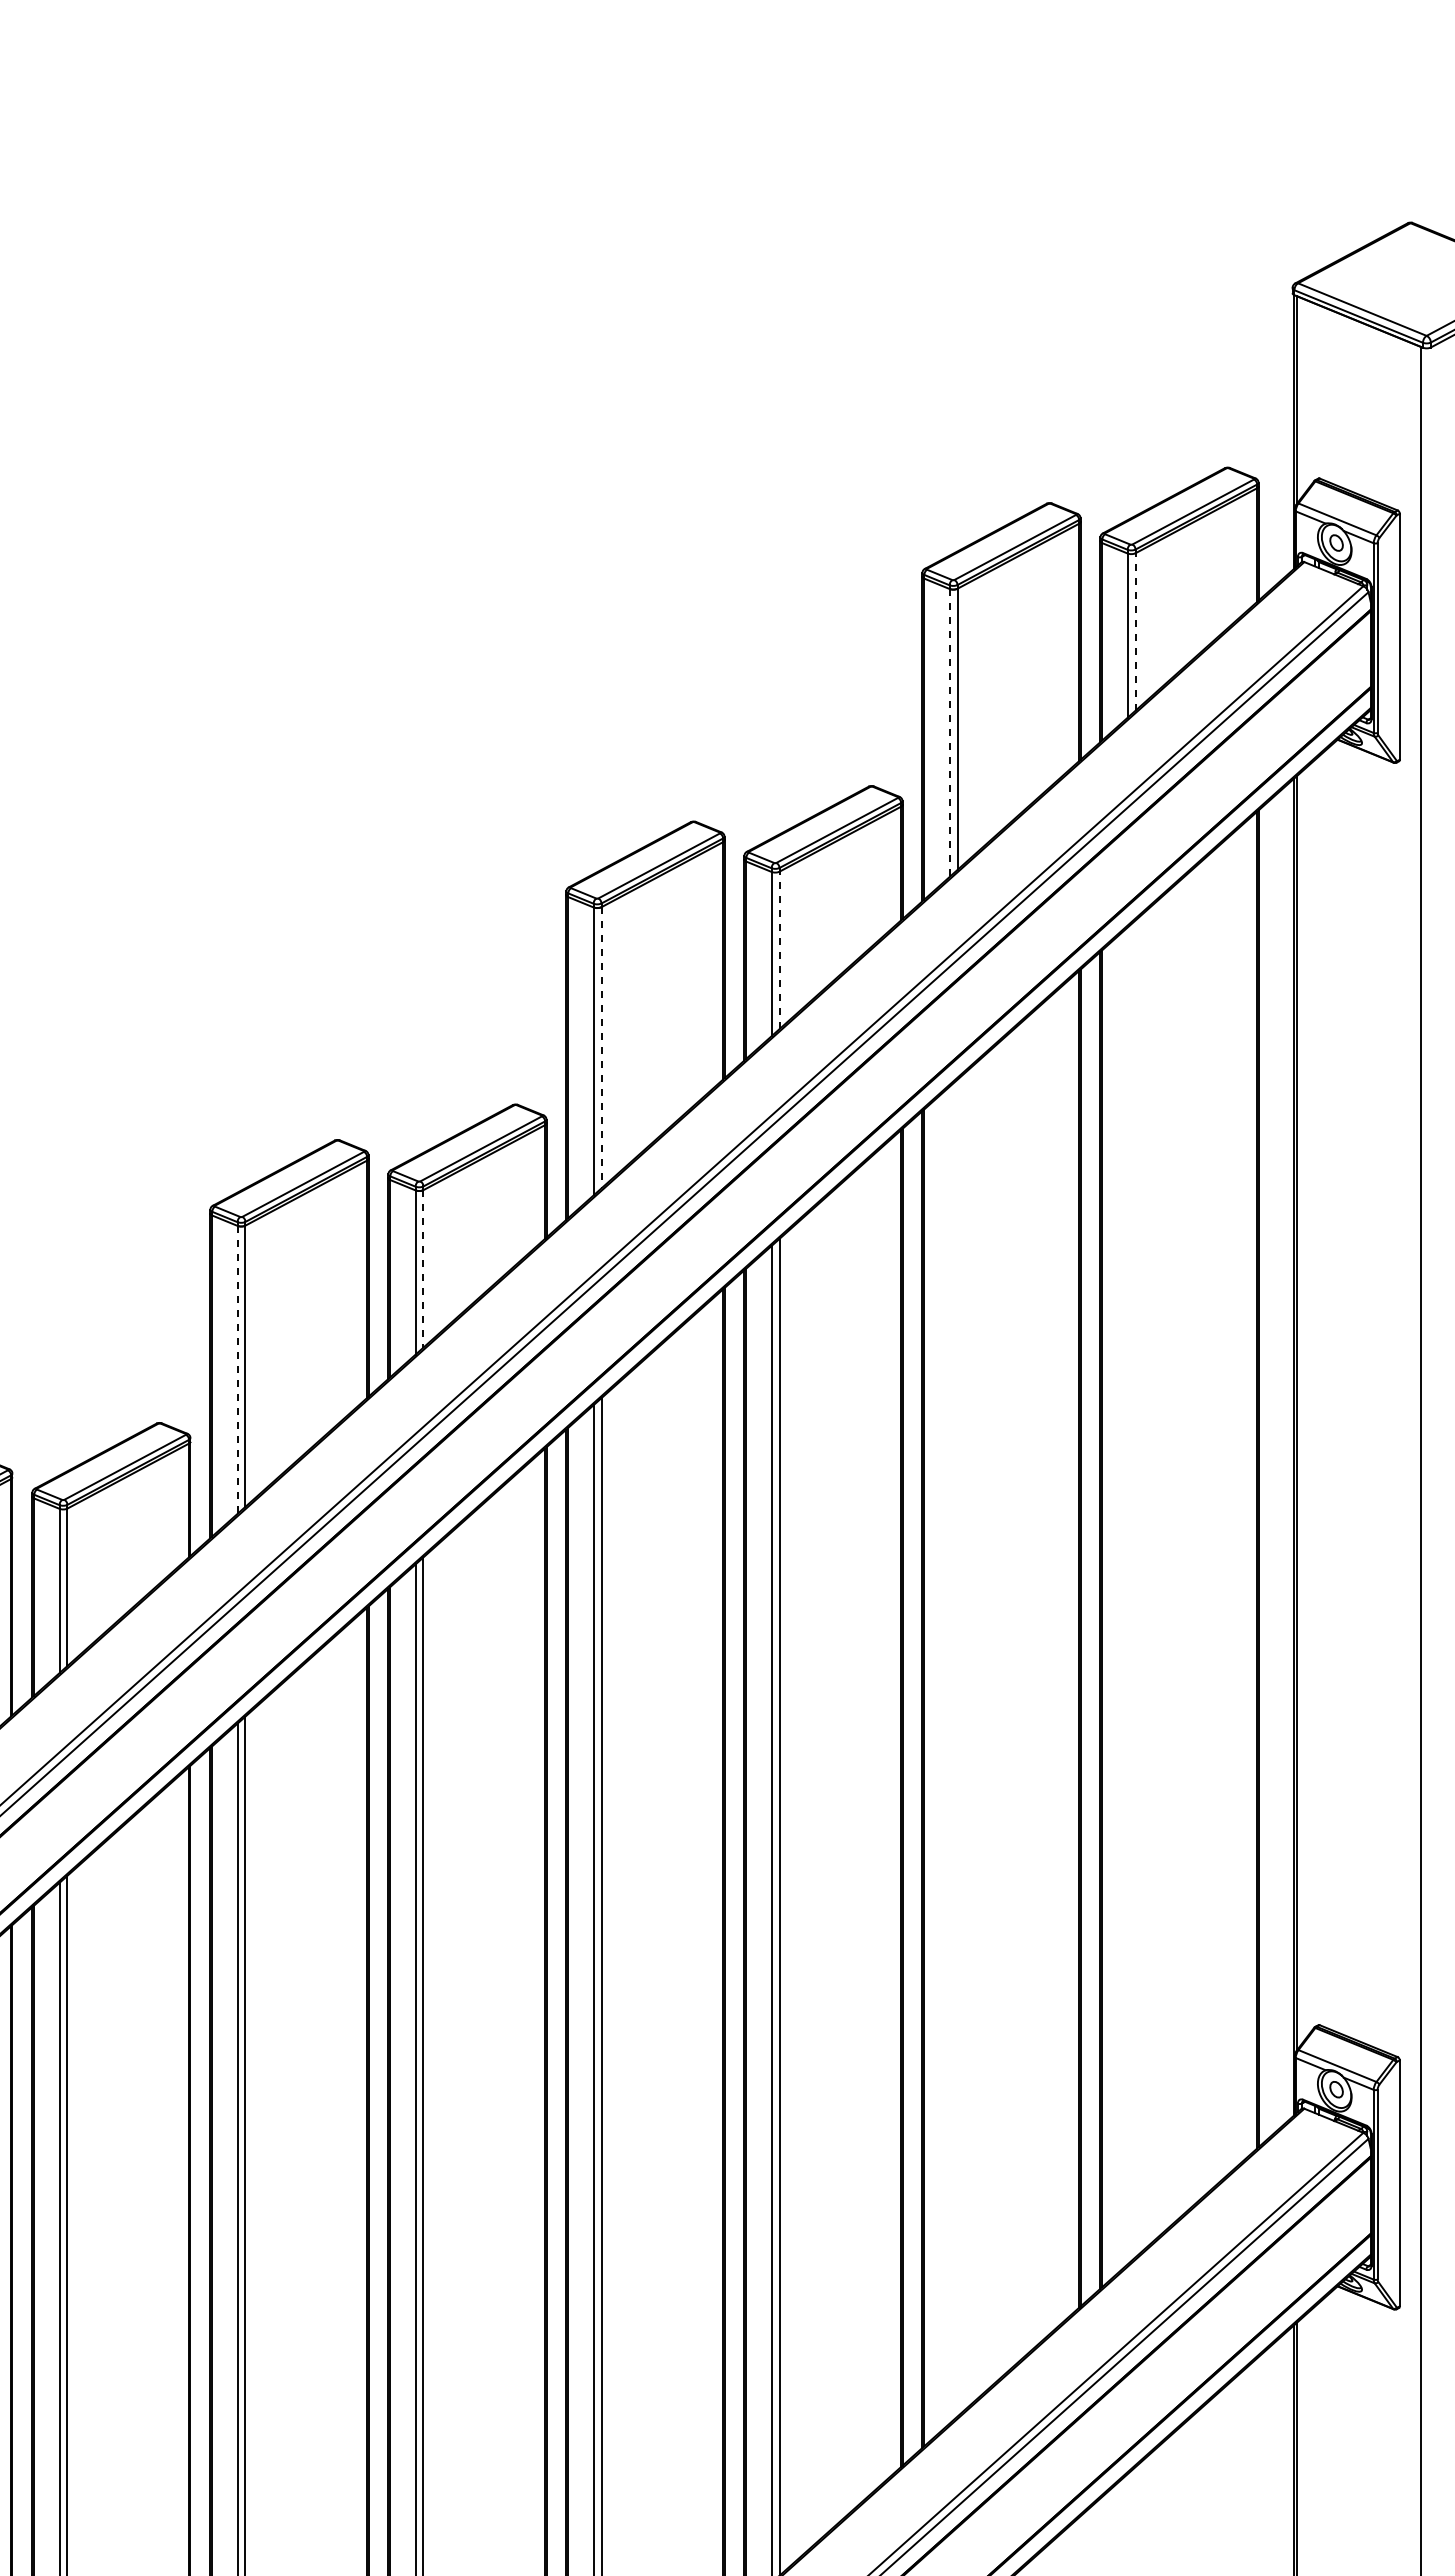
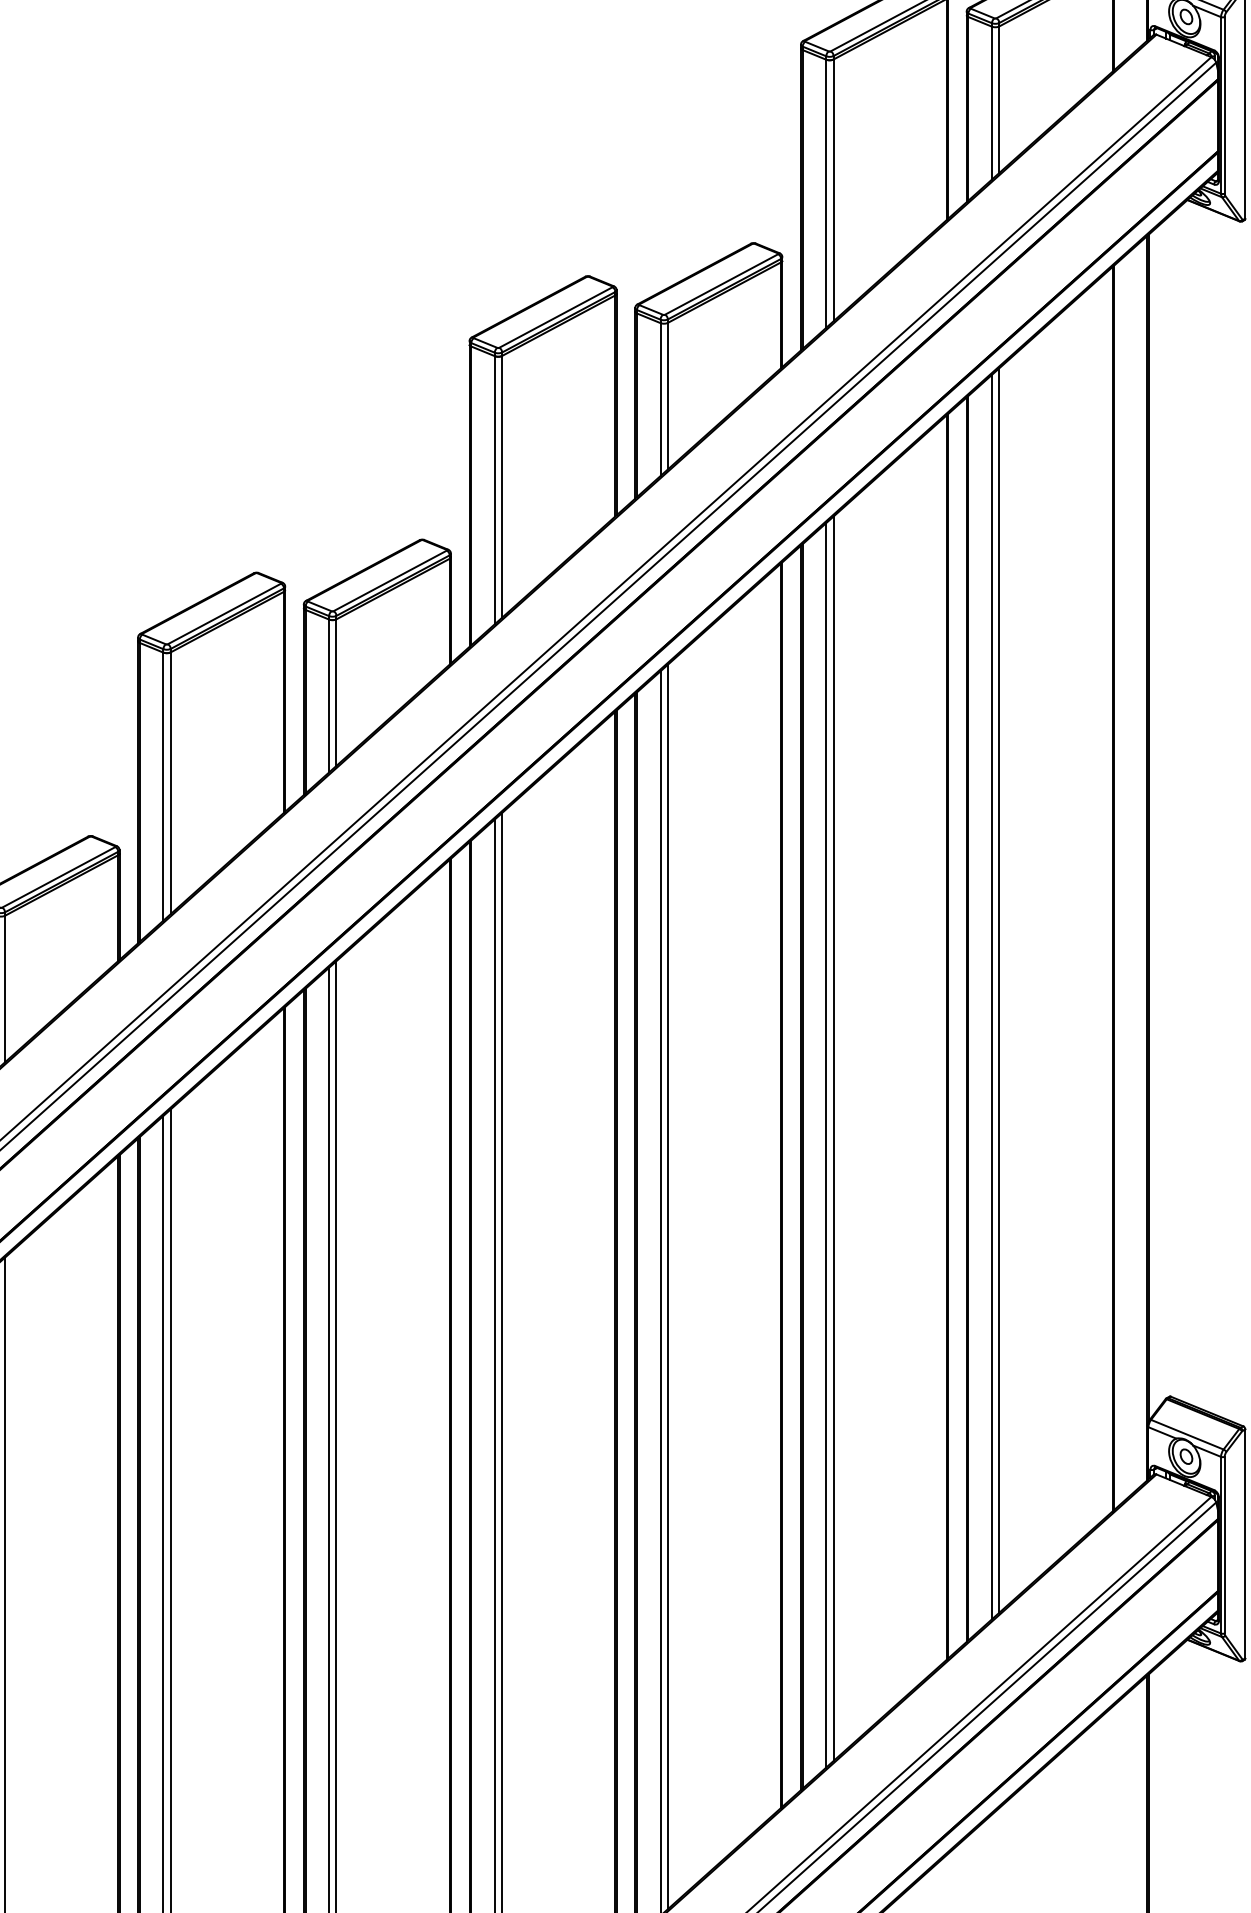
line: (1135, 631) -> (999, 99), dashed -> solid
line: (949, 733) -> (826, 194), dashed -> solid
line: (779, 950) -> (667, 396), dashed -> solid
line: (601, 1047) -> (502, 486), dashed -> solid
line: (423, 1268) -> (336, 692), dashed -> solid
line: (237, 1369) -> (163, 786), dashed -> solid
line: (1135, 1588) -> (999, 990), added
line: (1127, 1595) -> (991, 996), added
line: (957, 1747) -> (833, 1138), added
line: (949, 1754) -> (826, 1144), added

